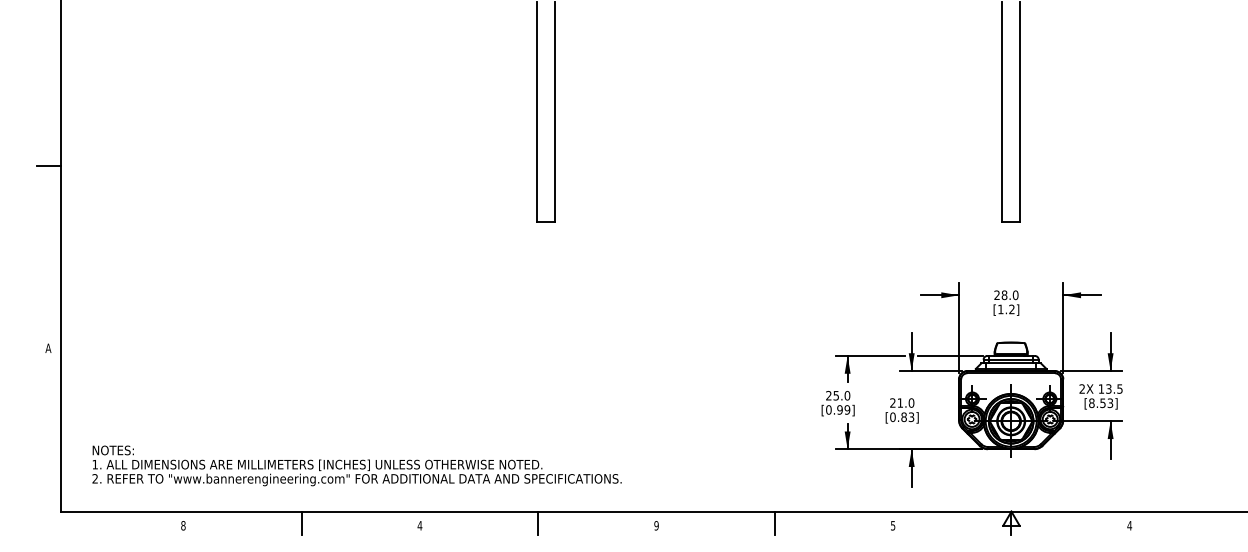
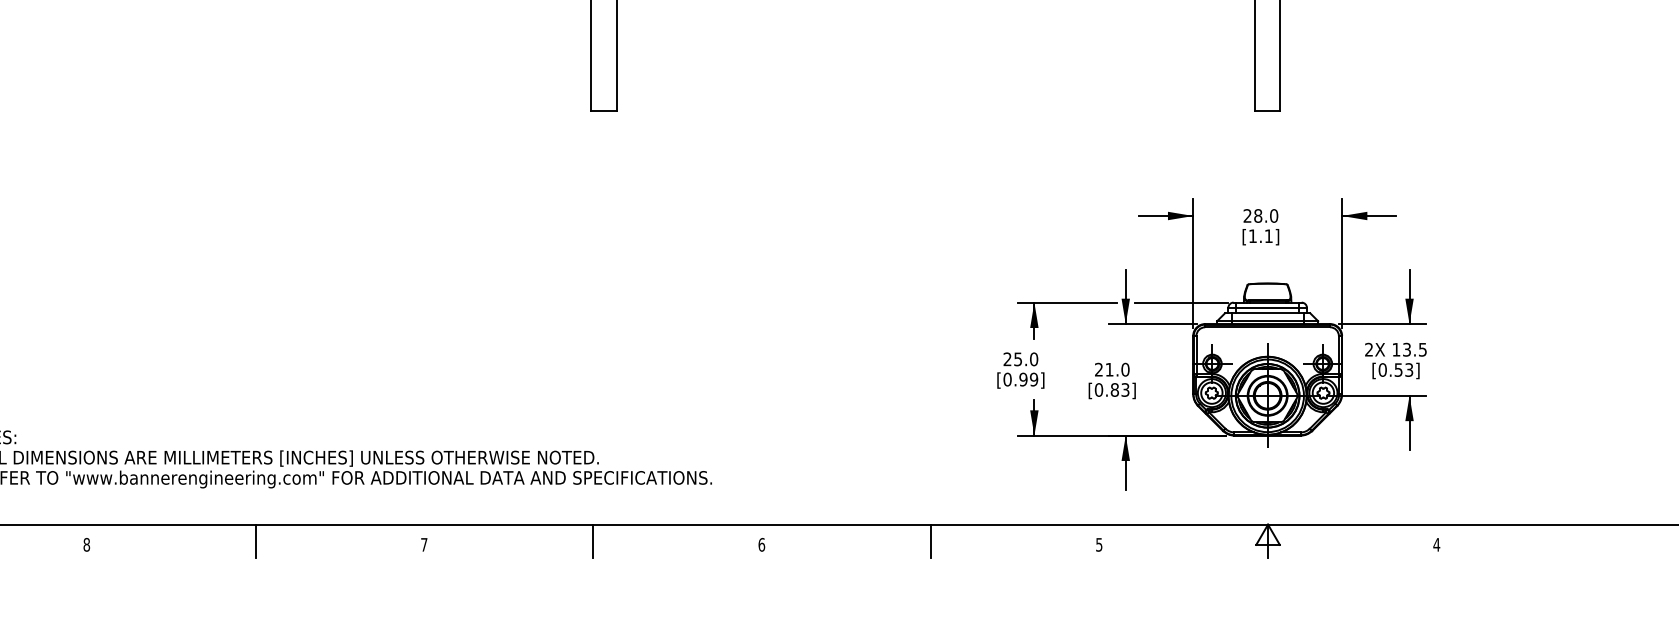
text: (1011, 309) -> (1268, 236), [1.2] -> [1.1]
text: (1091, 402) -> (1382, 368), [8.53] -> [0.53]
text: (419, 525) -> (423, 544), 4 -> 7
text: (656, 525) -> (761, 544), 9 -> 6

